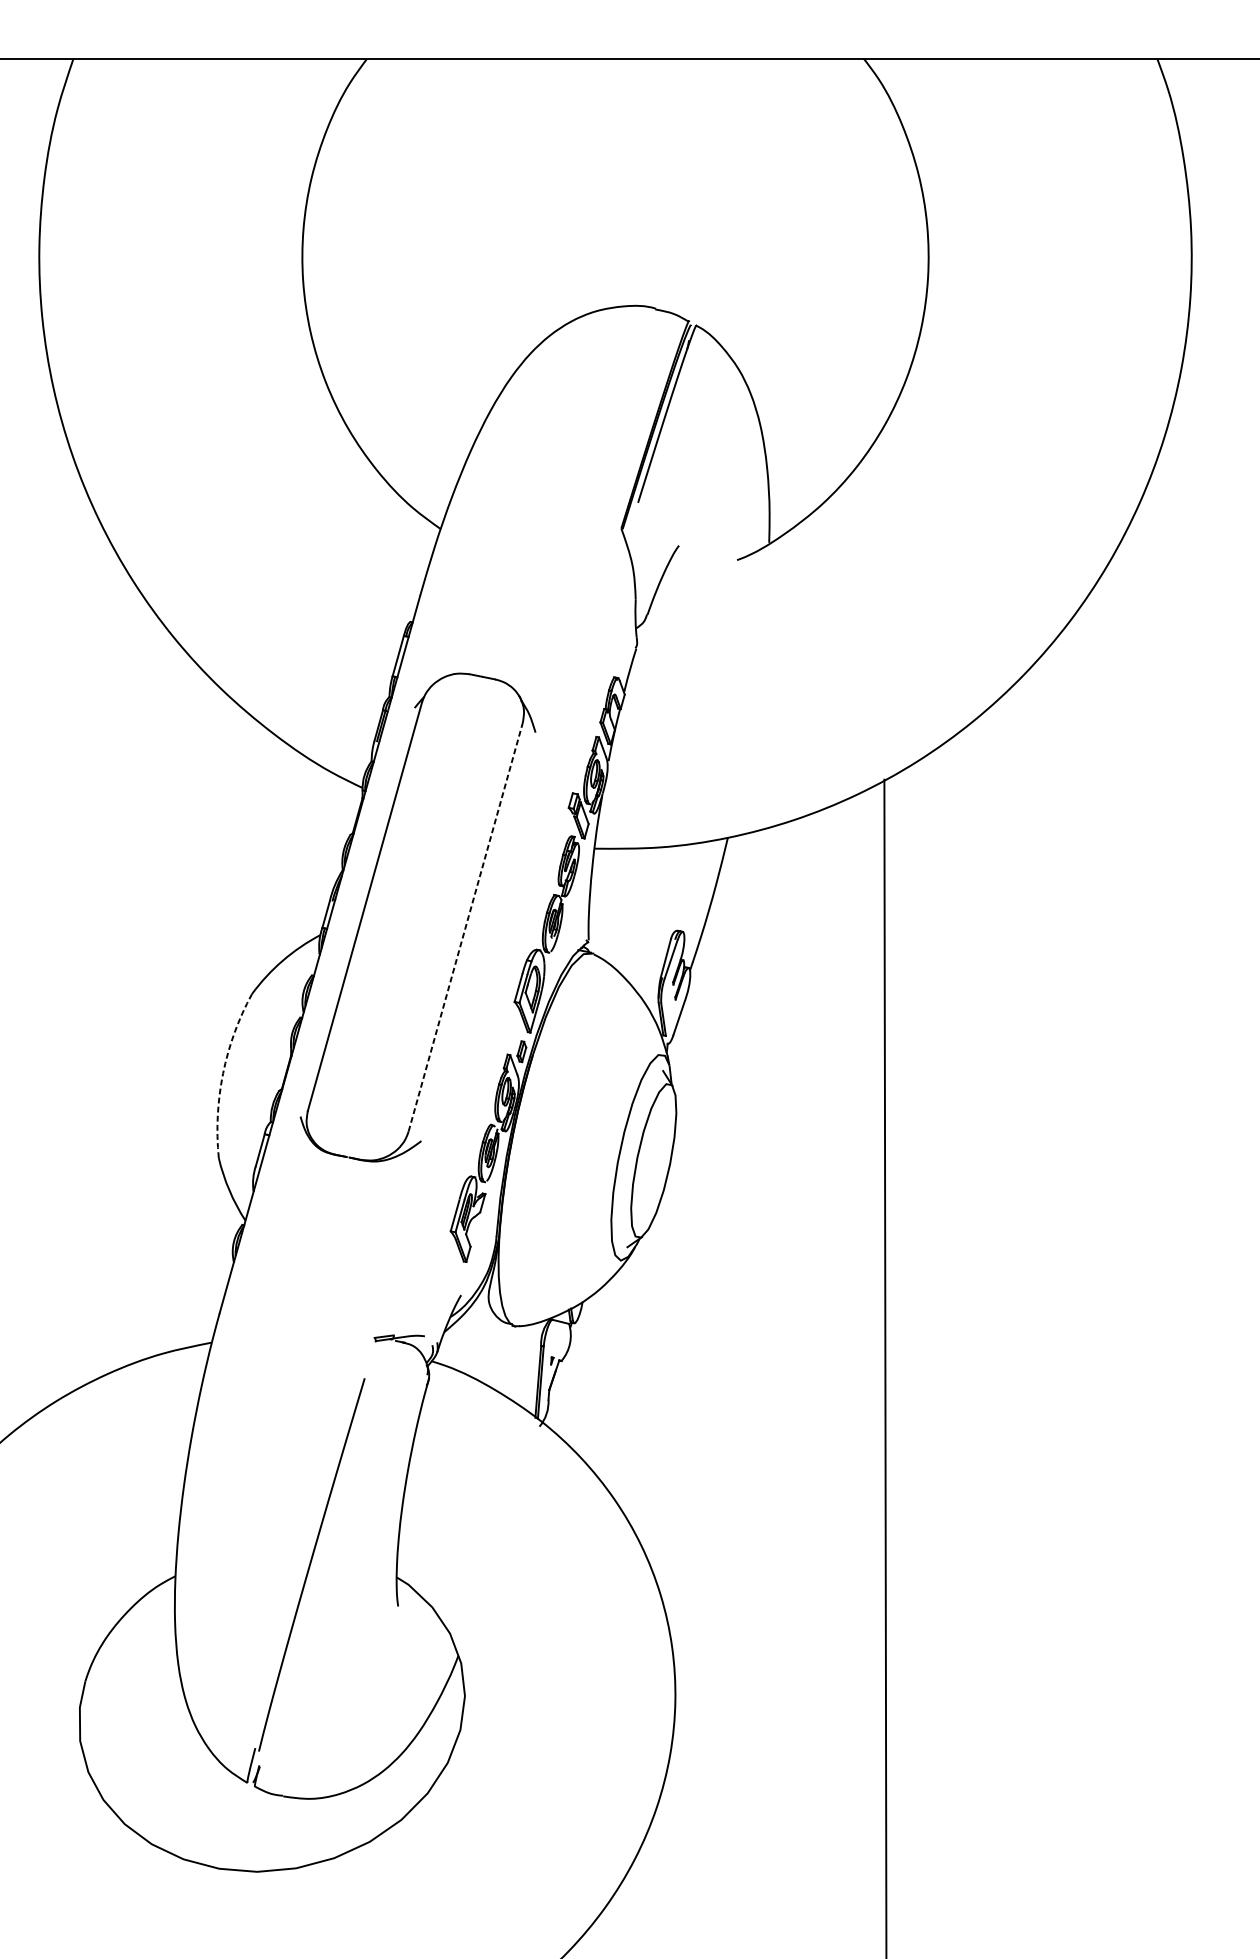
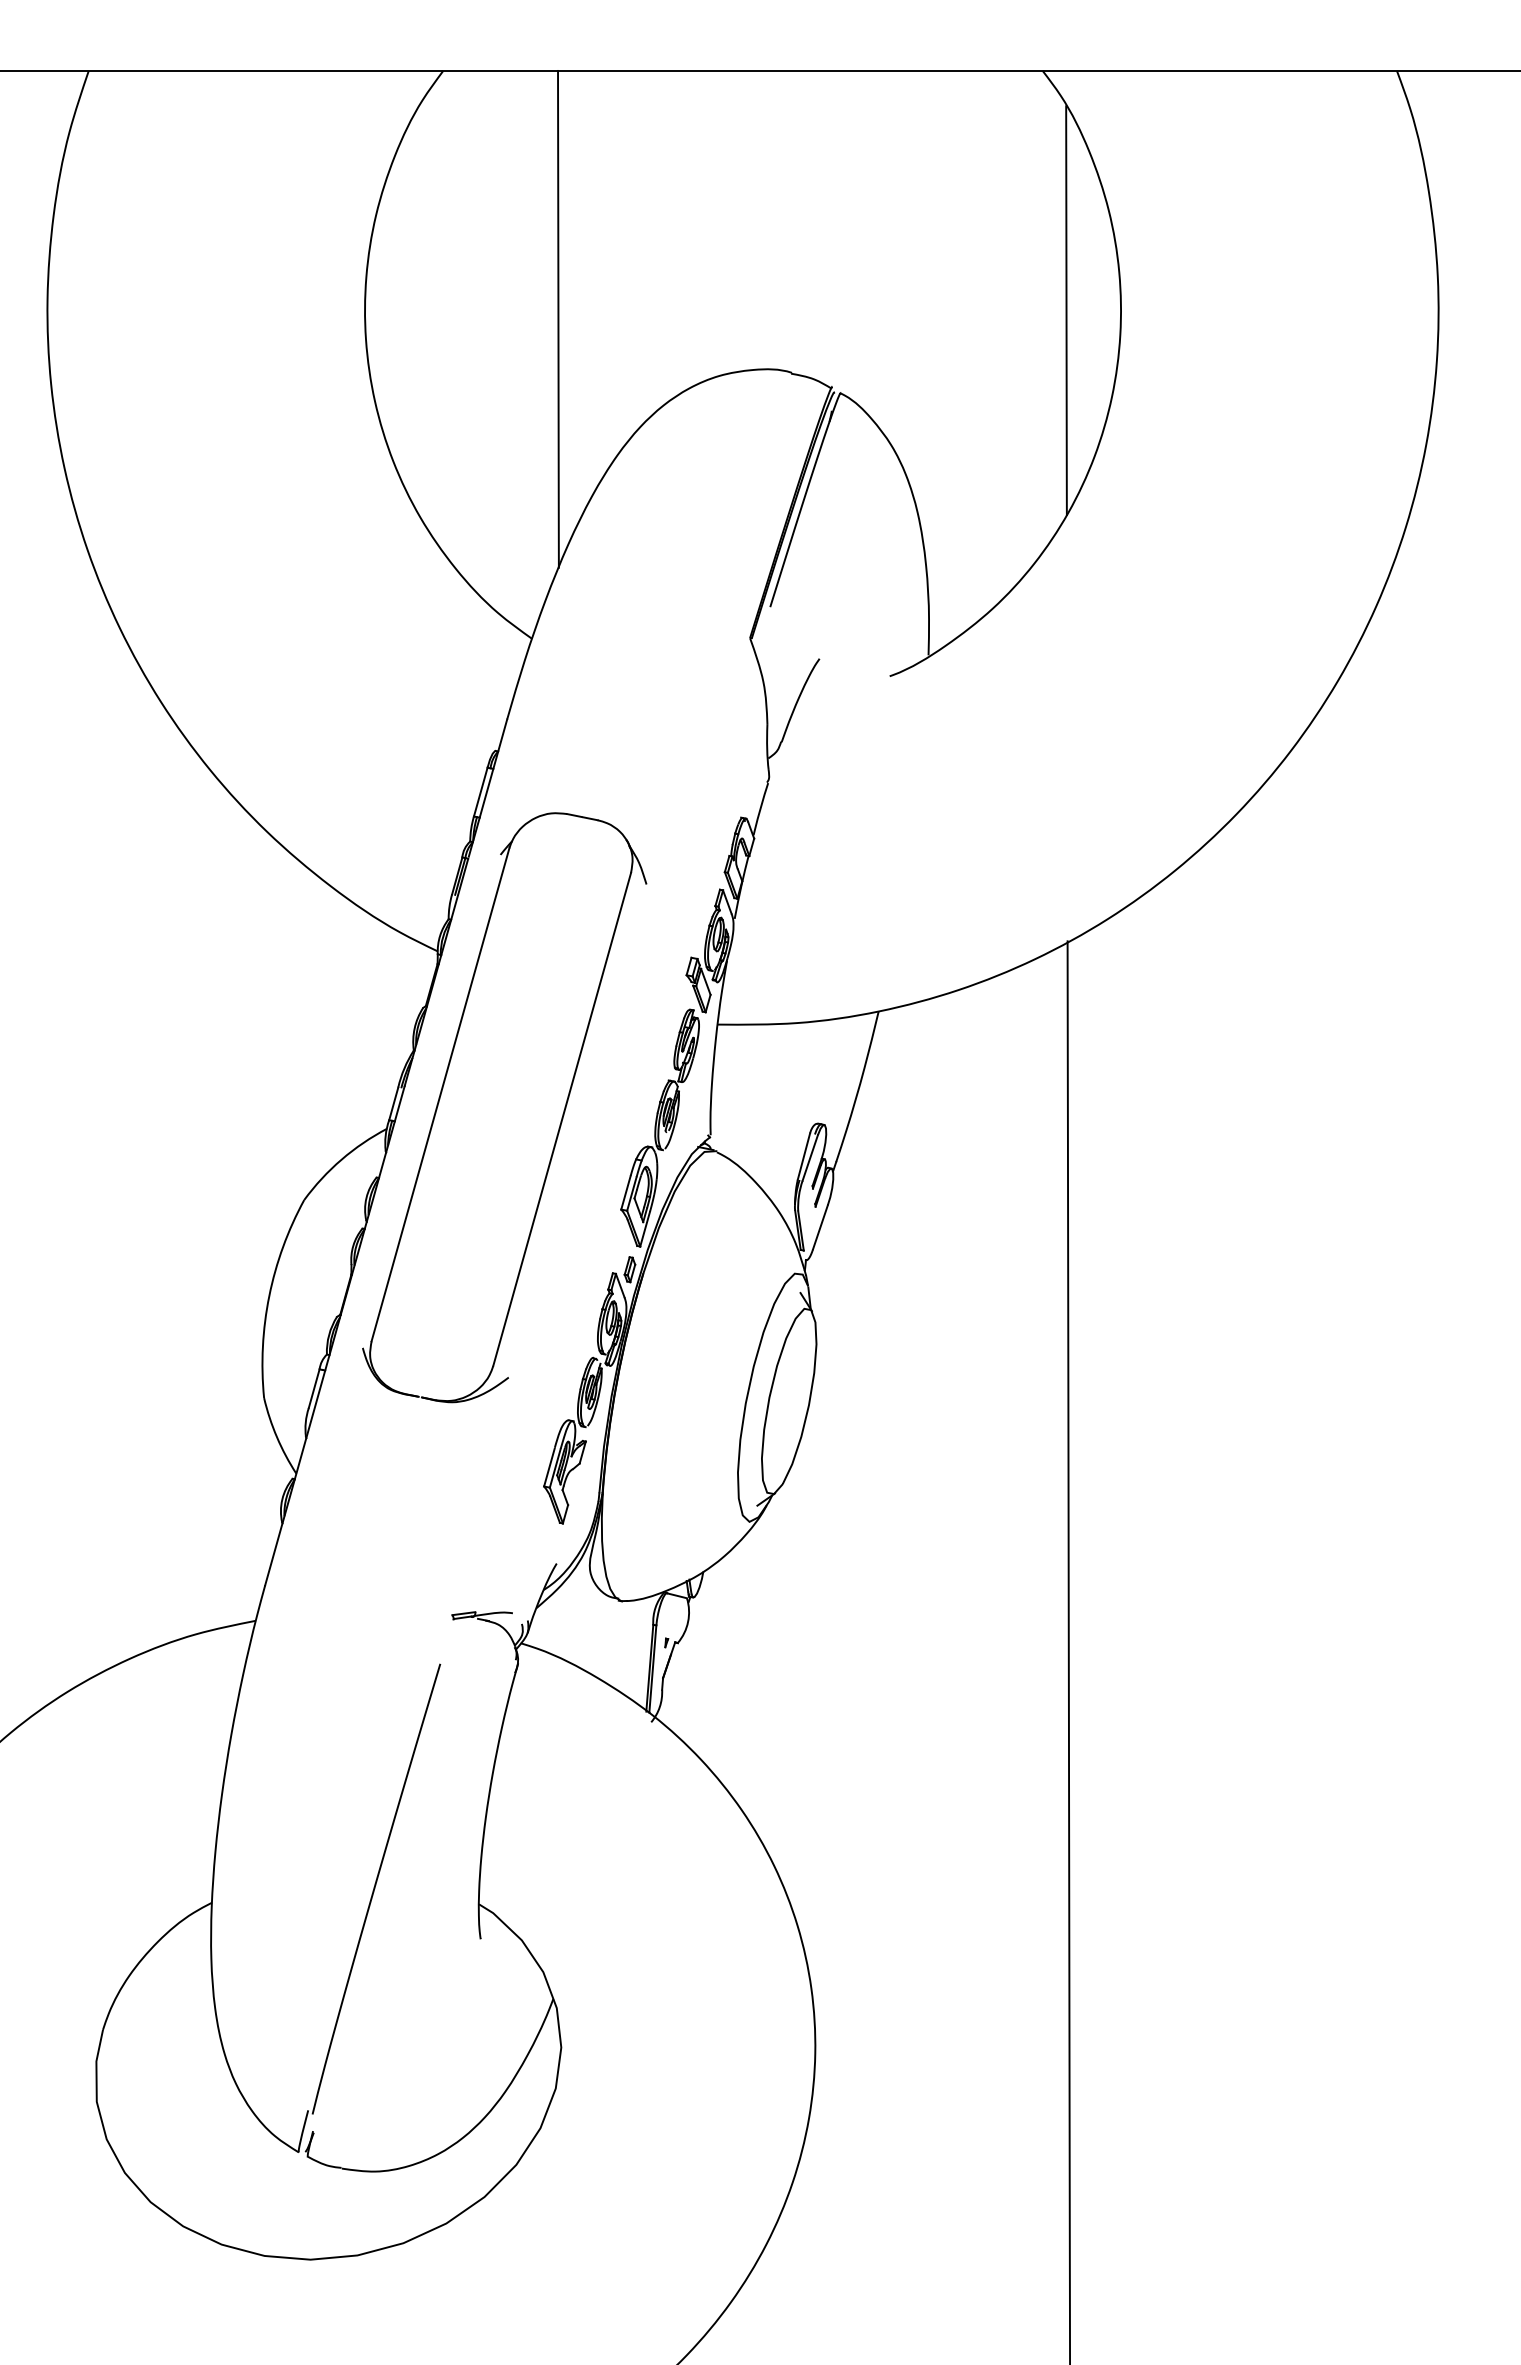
line: (883, 257) -> (1066, 310), added
line: (462, 263) -> (558, 318), added
line: (465, 927) -> (562, 1119), dashed -> solid
arc: (223, 1073) -> (269, 1296), dashed -> solid

